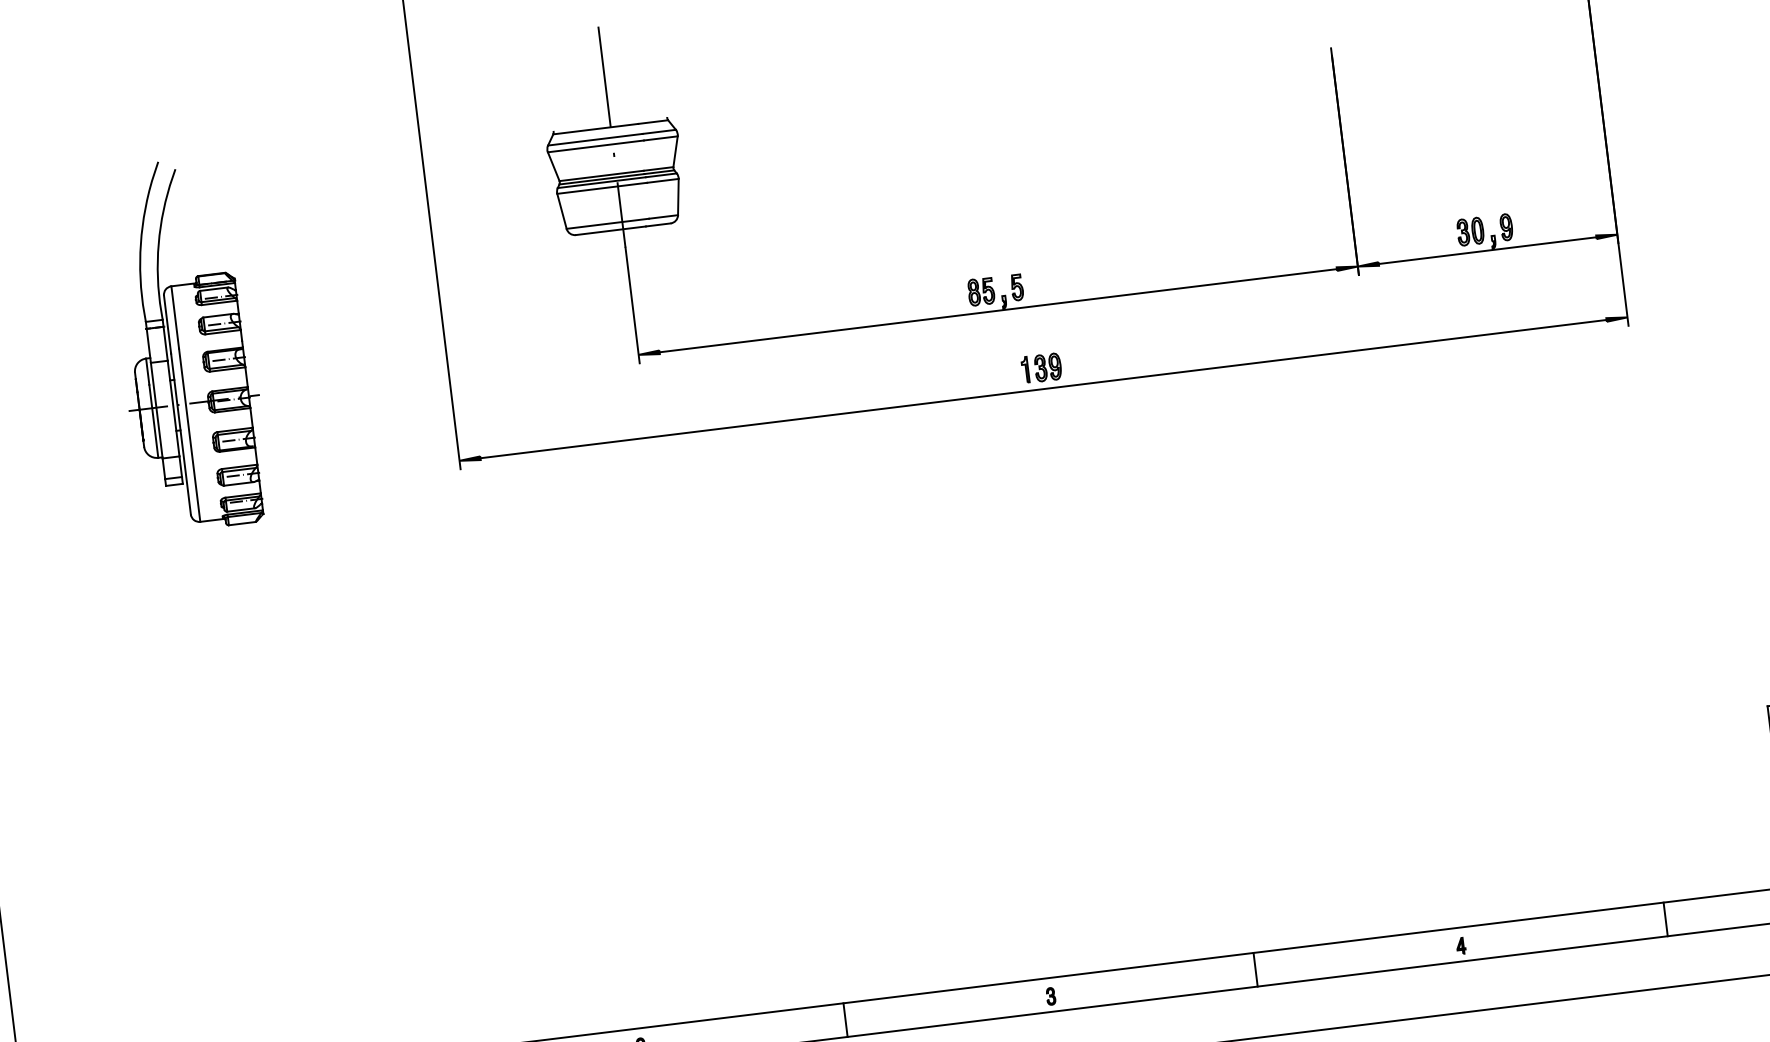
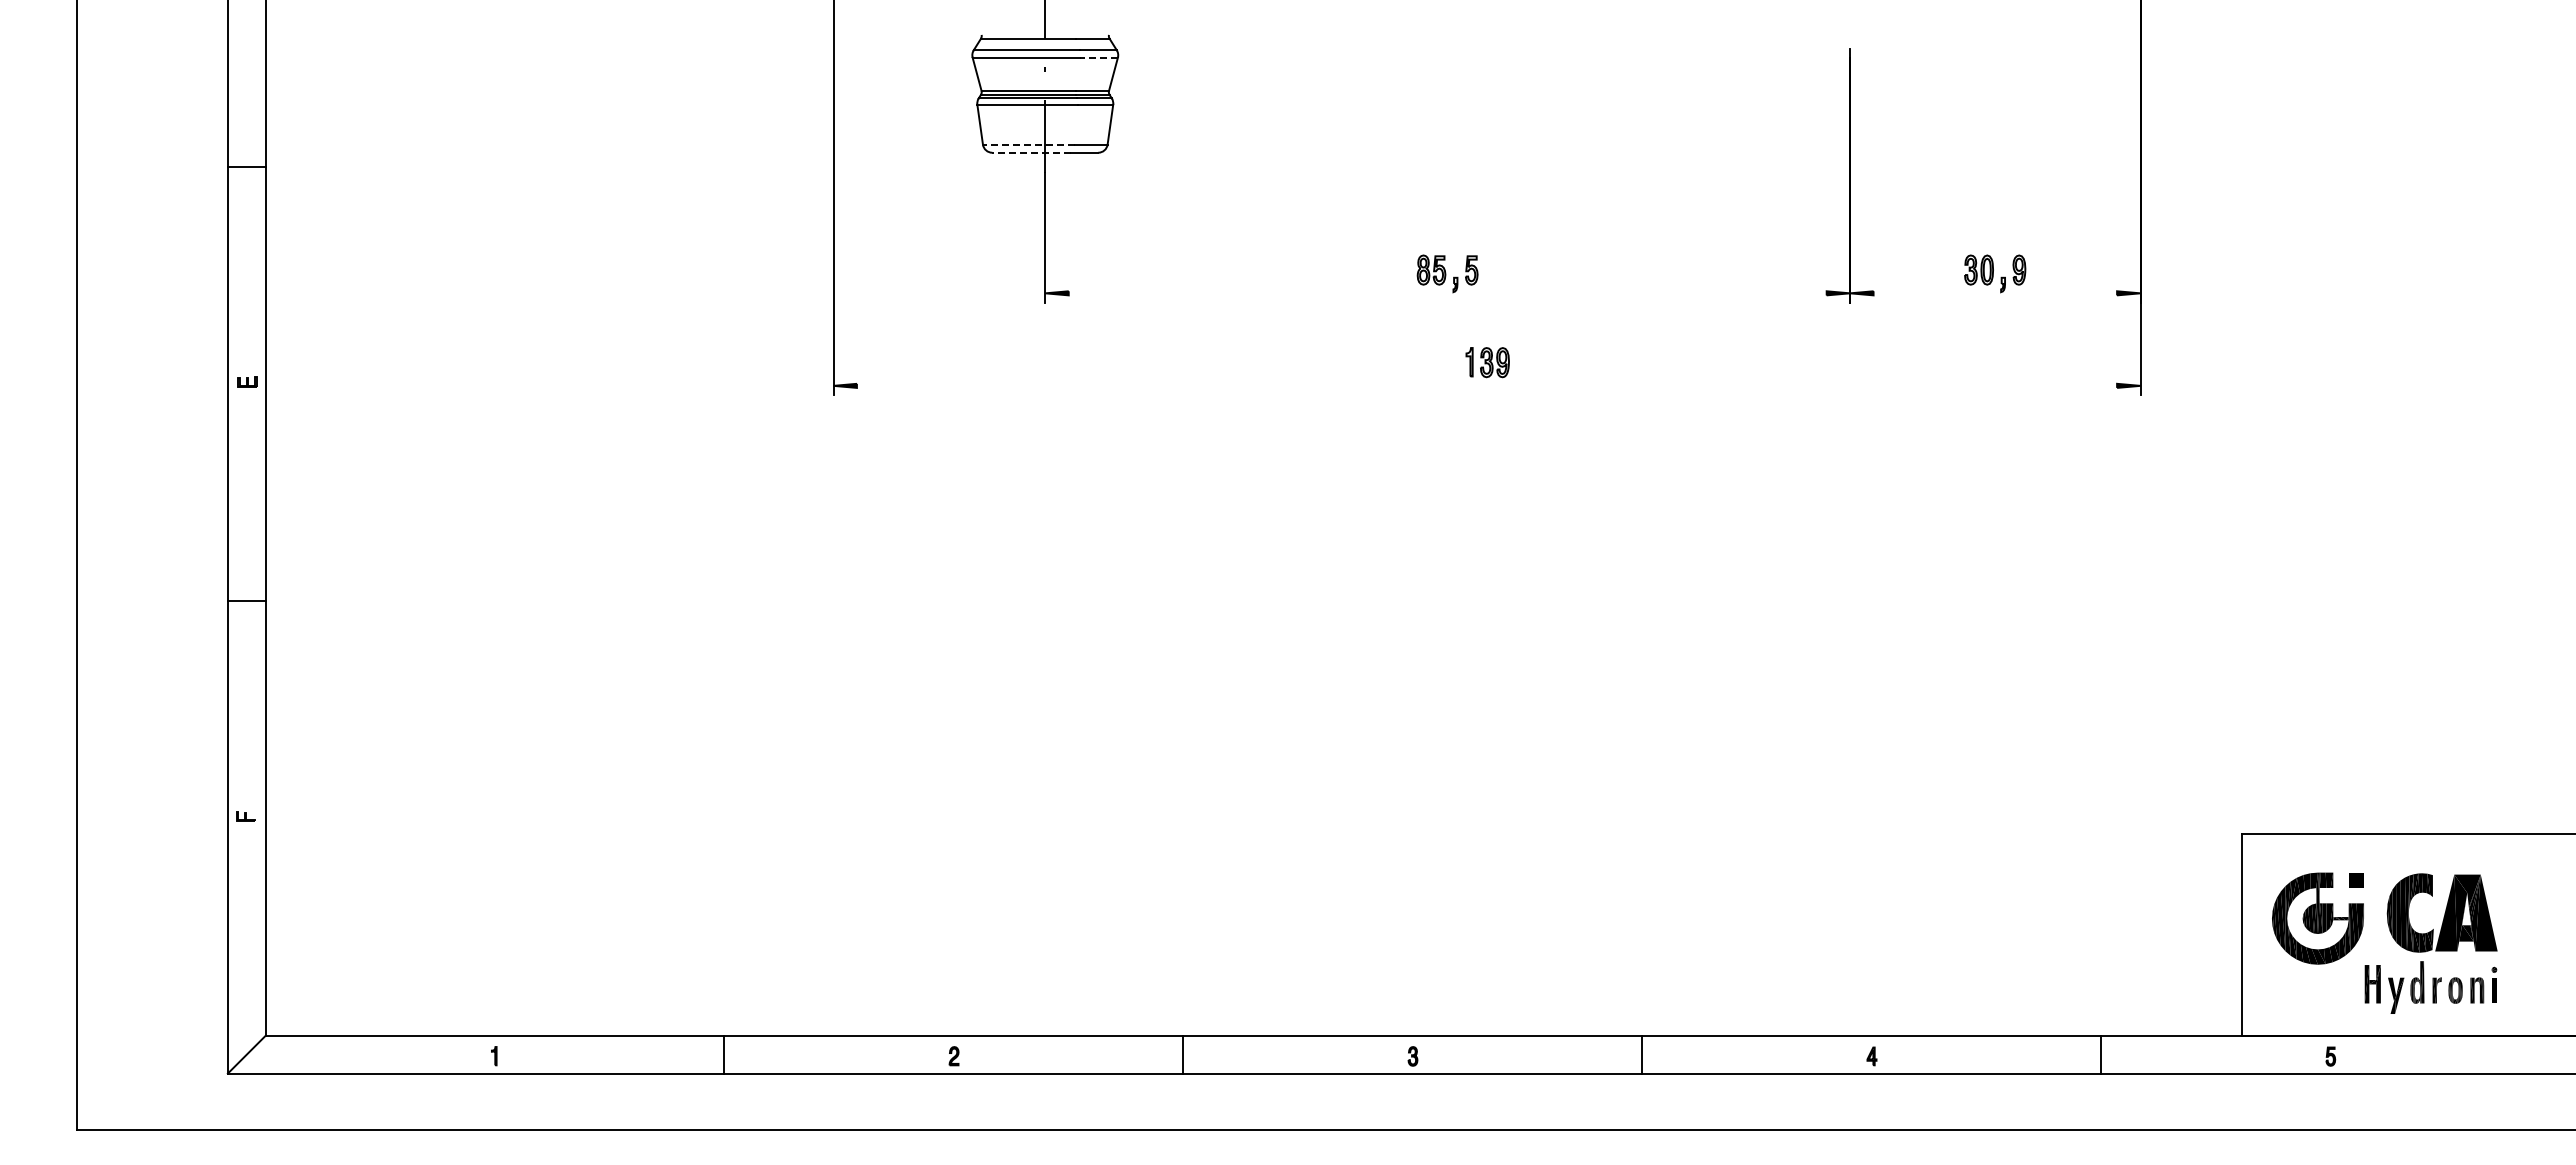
line: (661, 138) -> (1099, 57), solid -> dashed
line: (607, 223) -> (1028, 144), solid -> dashed
line: (610, 230) -> (1031, 152), solid -> dashed
line: (1487, 250) -> (1995, 293), removed
line: (998, 310) -> (1447, 293), removed
part: (186, 344) -> (548, 220), removed
line: (1043, 388) -> (1486, 385), removed

